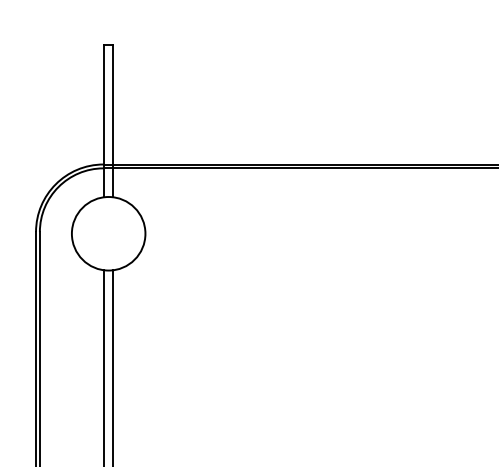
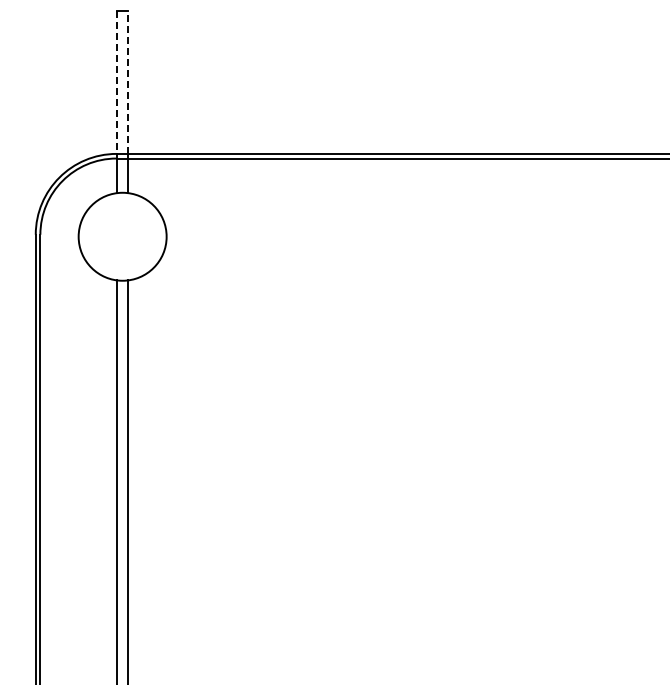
line: (113, 103) -> (128, 81), solid -> dashed
line: (103, 104) -> (116, 82), solid -> dashed

